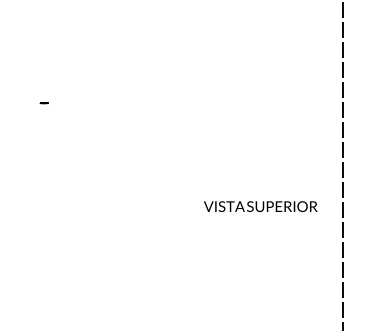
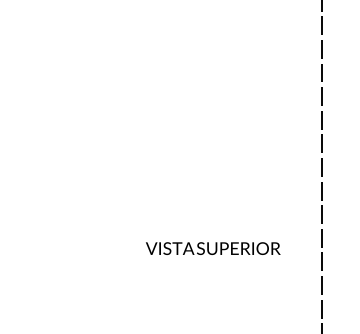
text: (260, 206) -> (212, 248), moved

